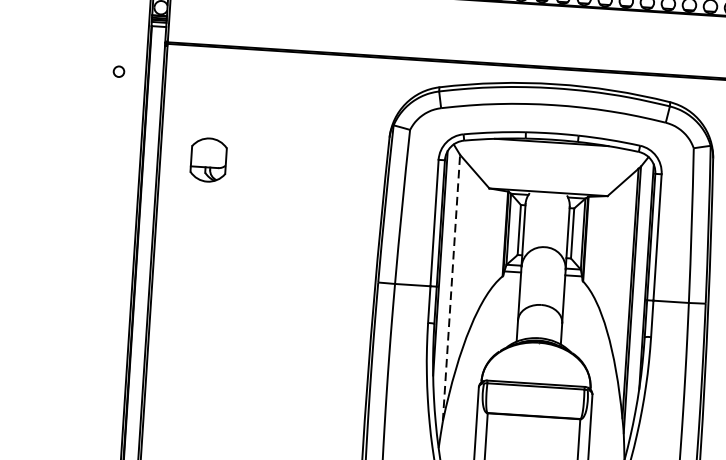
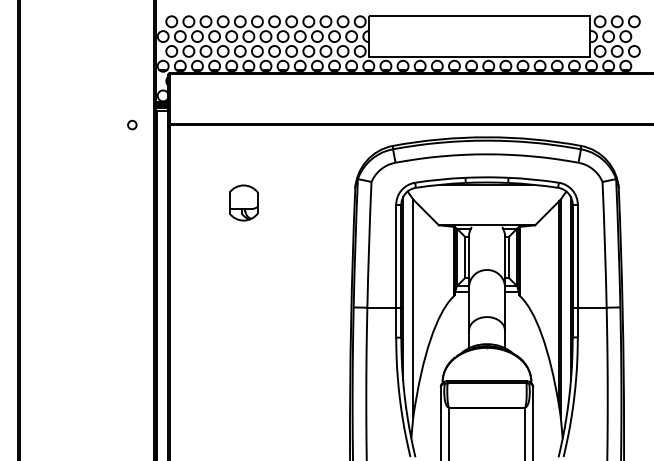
circle: (119, 71) -> (132, 124), moved
part: (208, 159) -> (243, 202), moved
line: (451, 288) -> (413, 308), dashed -> solid

